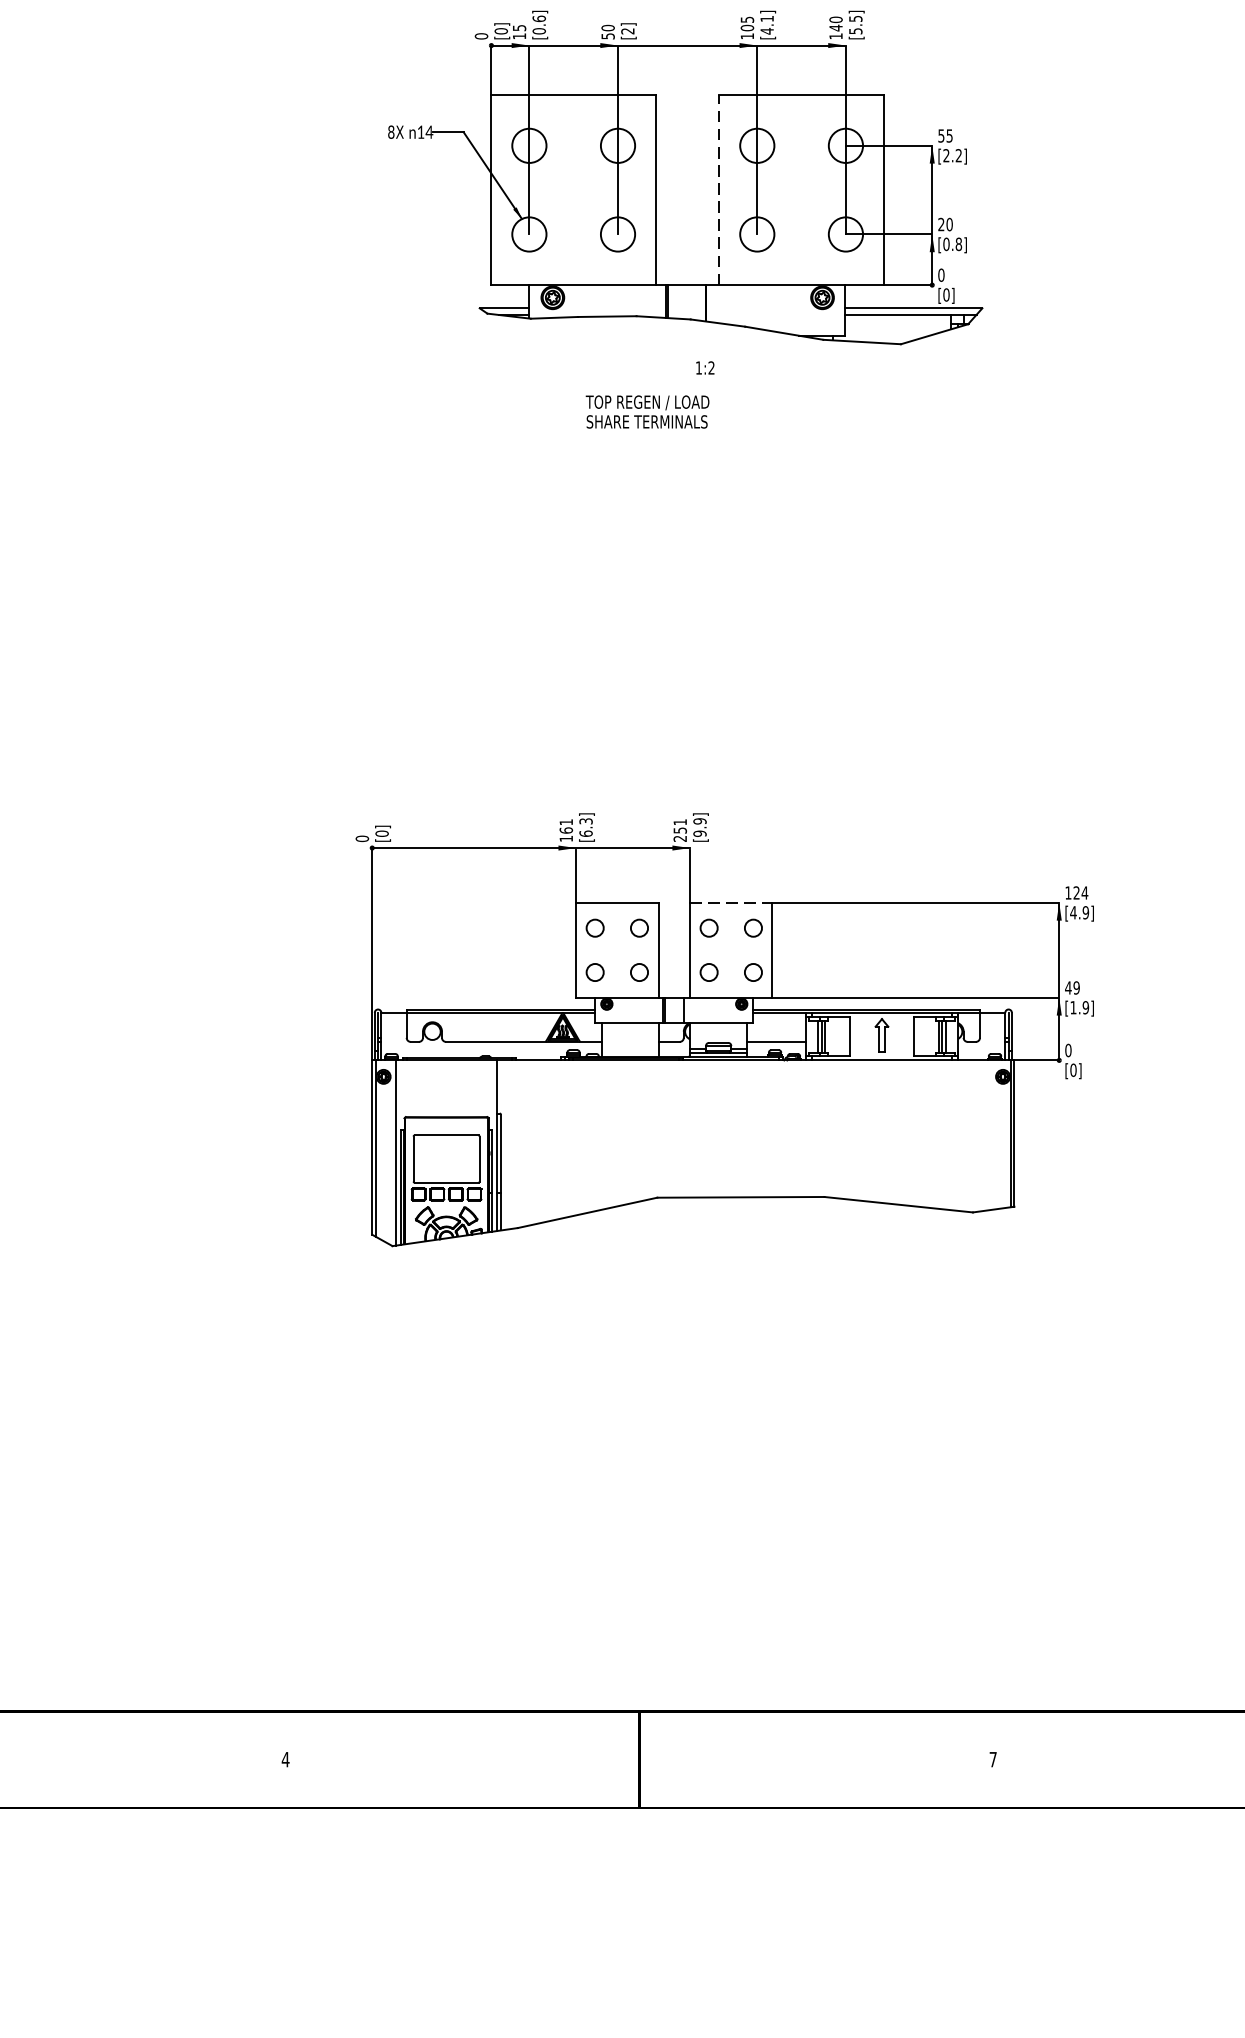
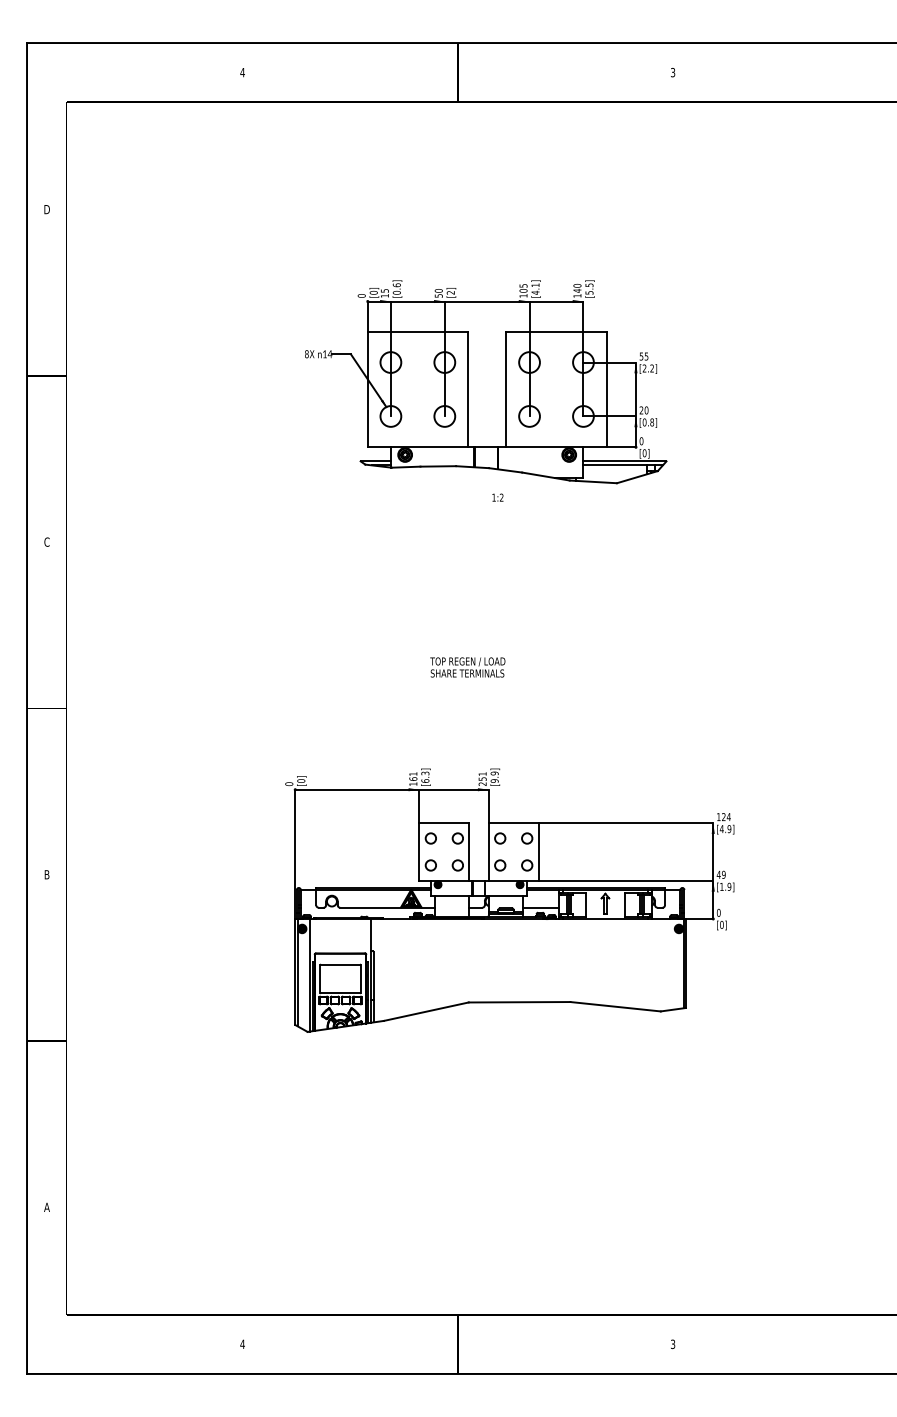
line: (719, 190) -> (506, 389), dashed -> solid
text: (647, 412) -> (467, 667), moved
line: (732, 903) -> (514, 823), dashed -> solid
text: (993, 1759) -> (673, 1344), 7 -> 3

